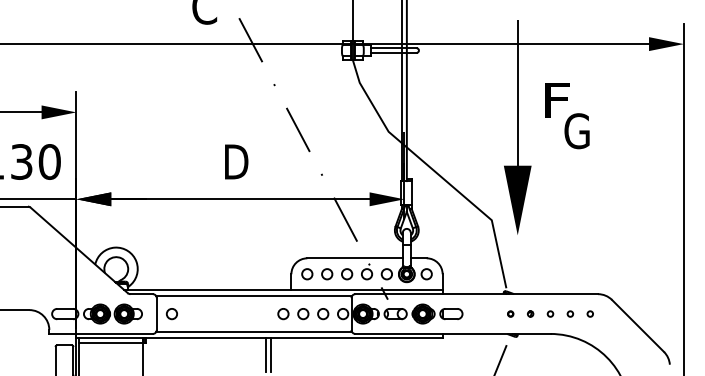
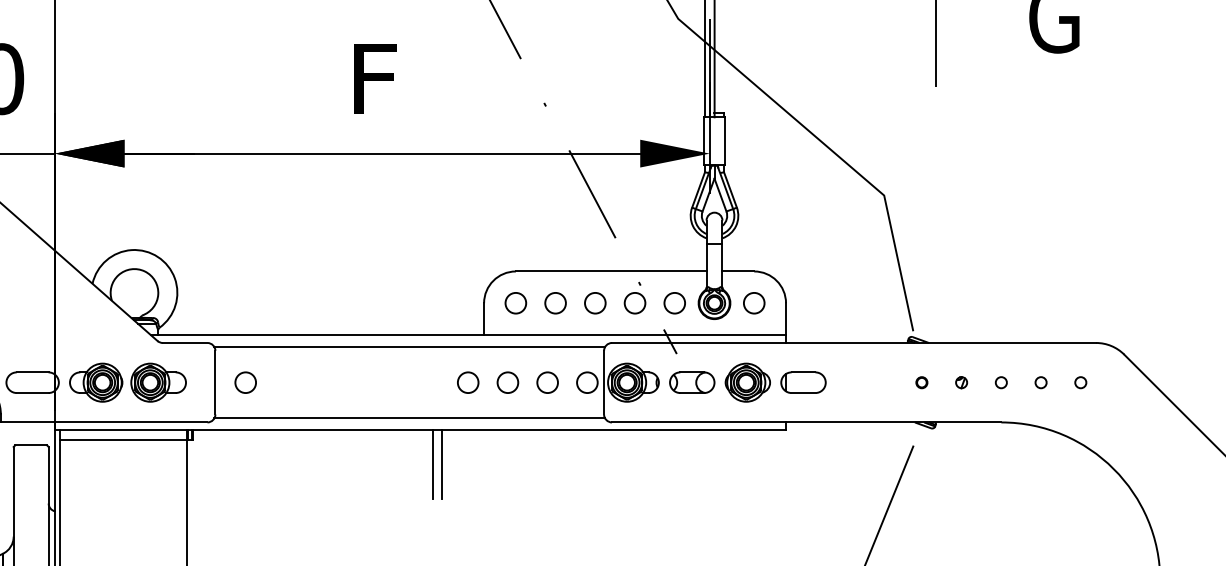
text: (236, 161) -> (374, 78), D -> F
fill: (517, 200) -> (935, 156), removed

